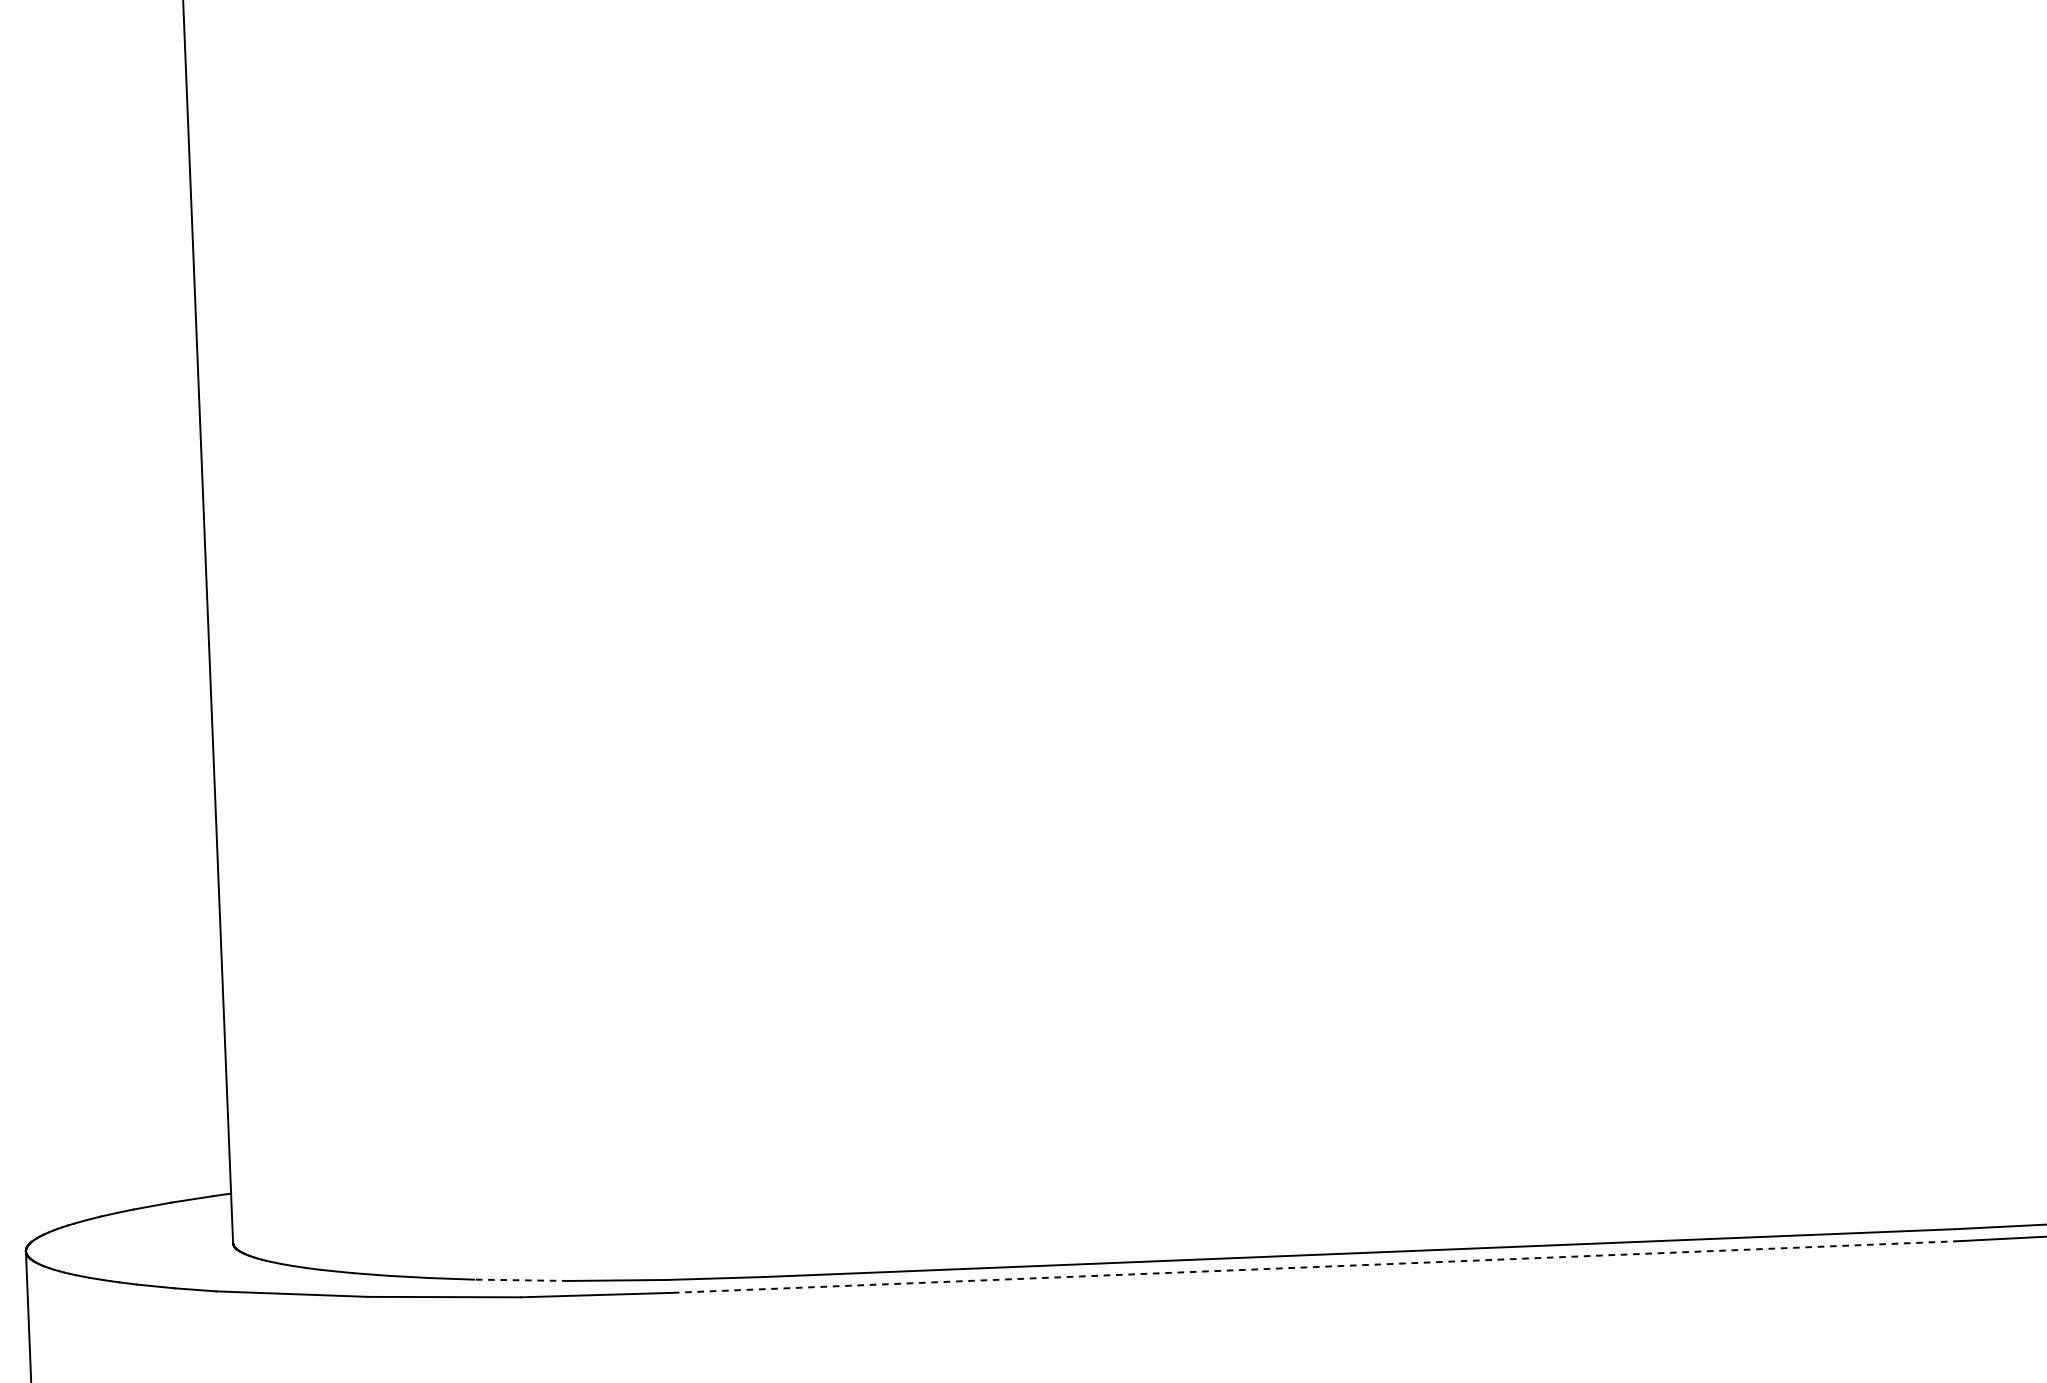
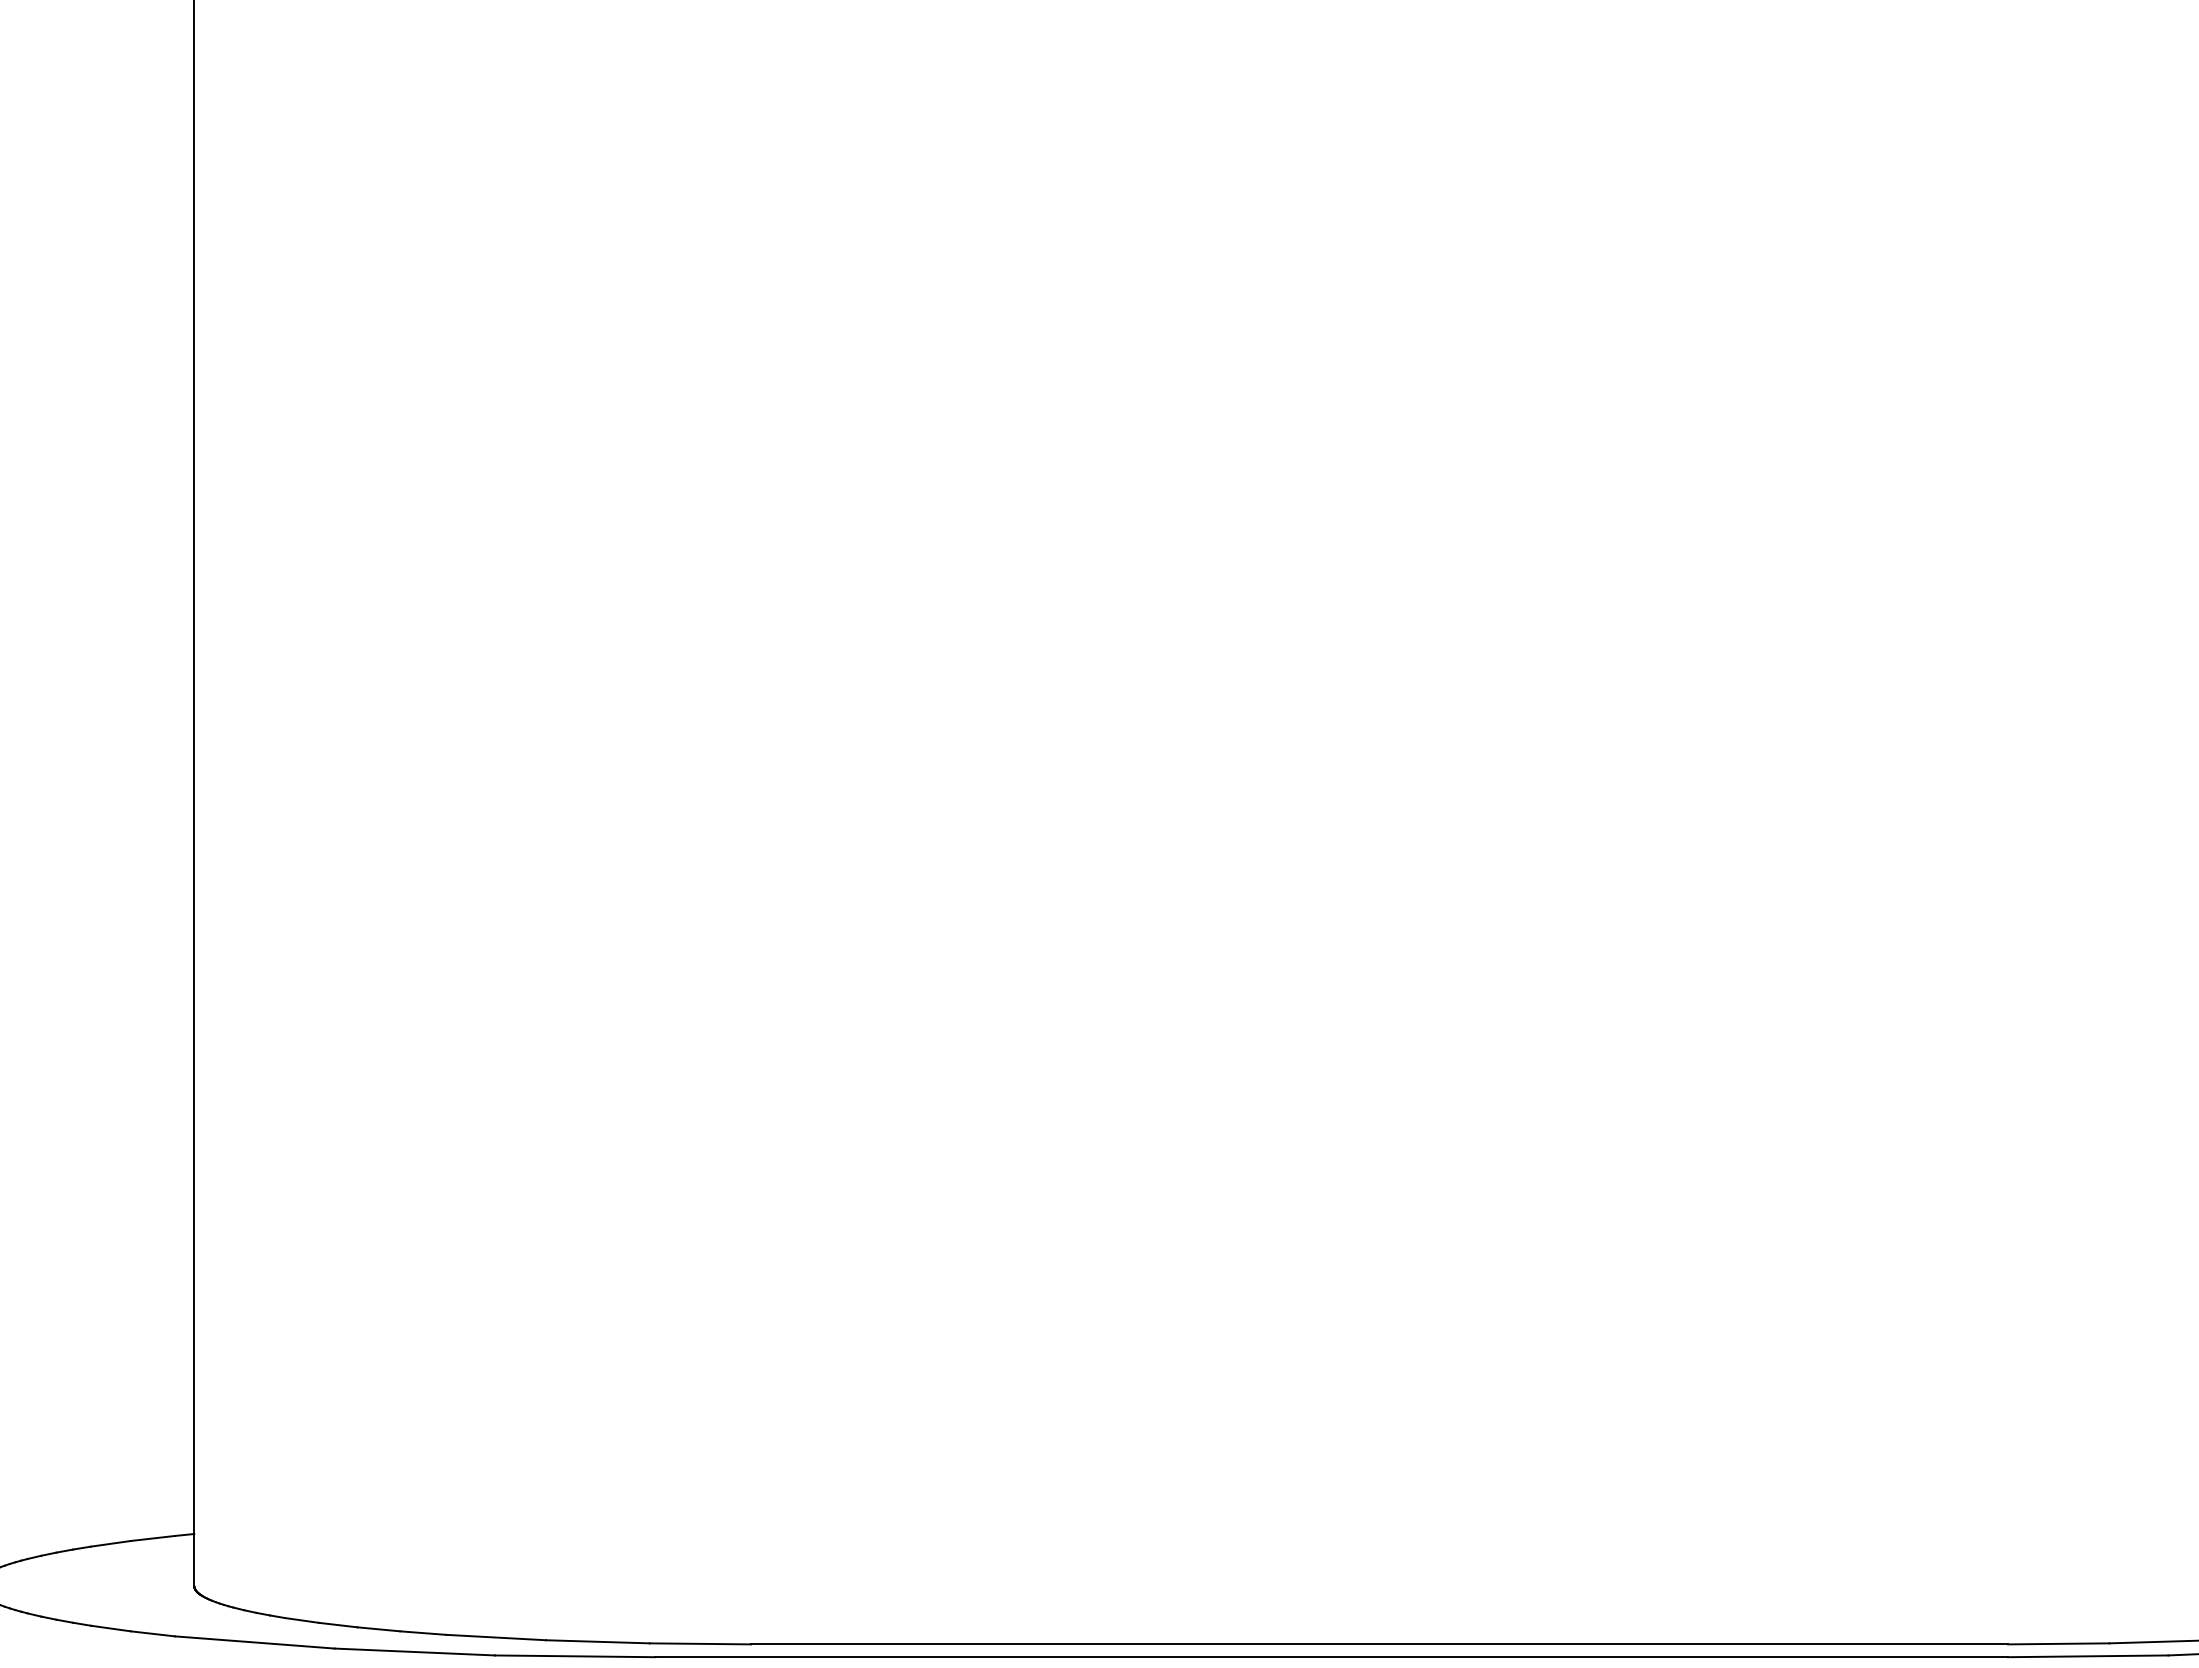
line: (1314, 1267) -> (1332, 1657), dashed -> solid
line: (521, 1280) -> (496, 1637), dashed -> solid

